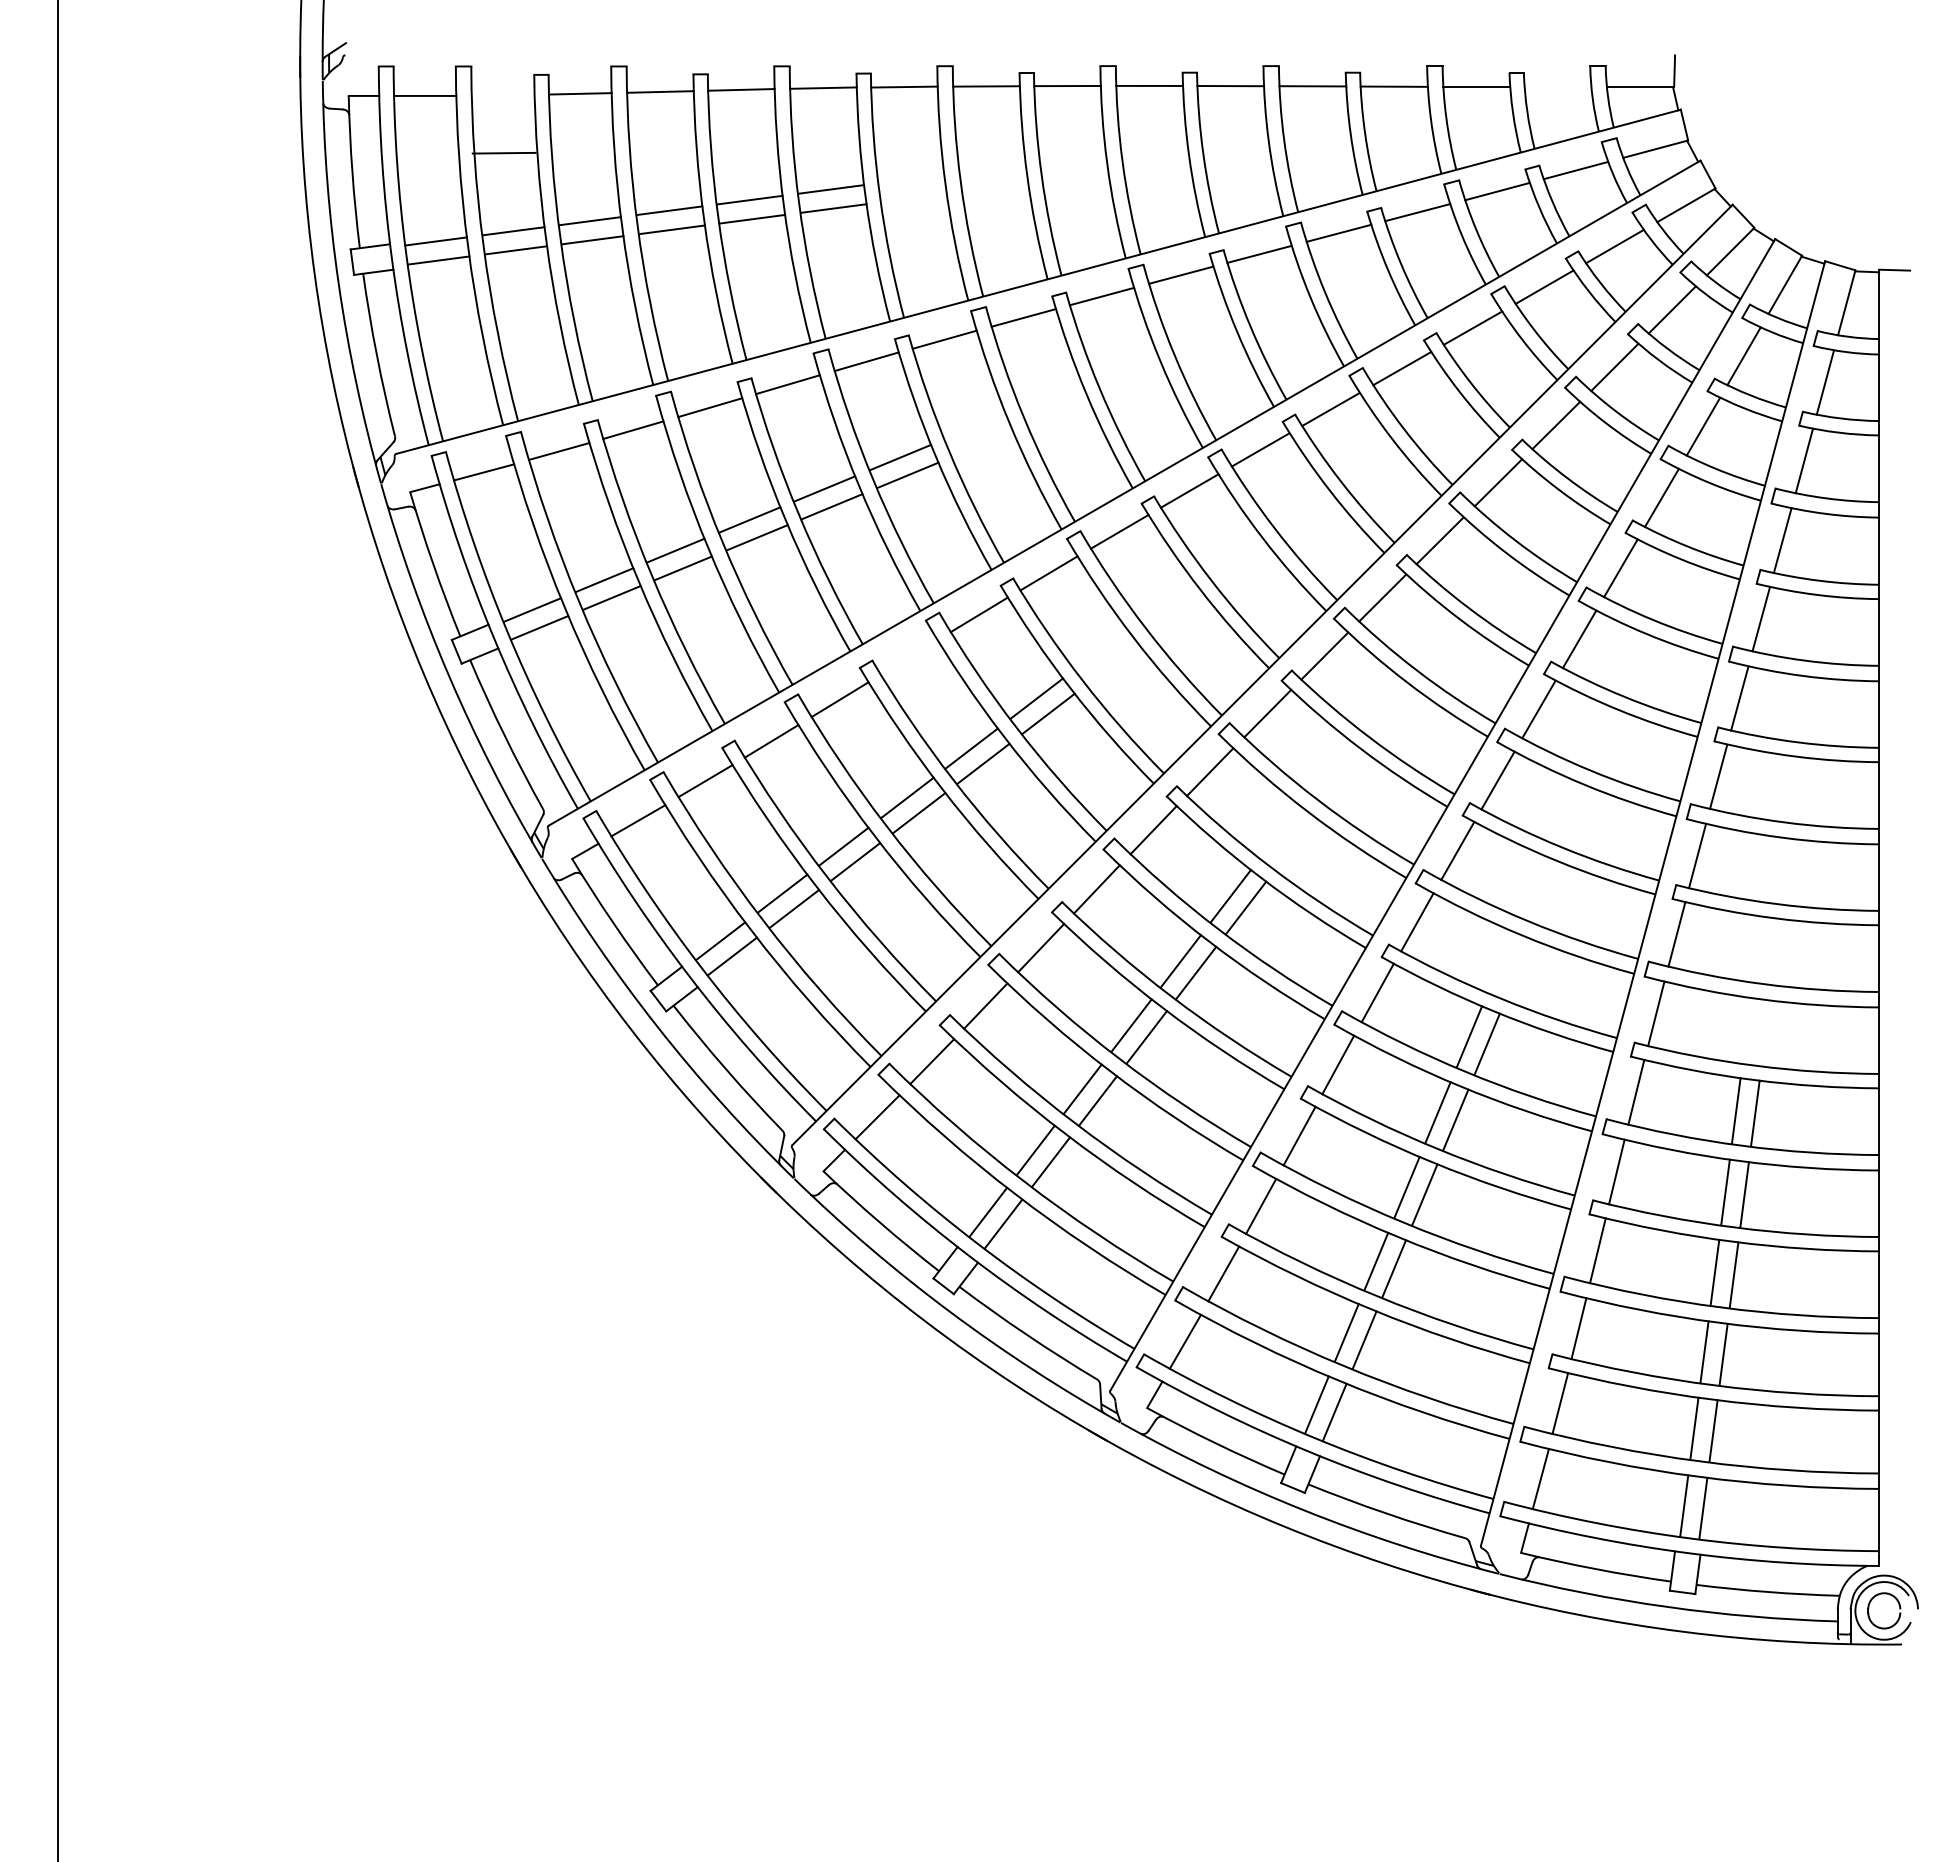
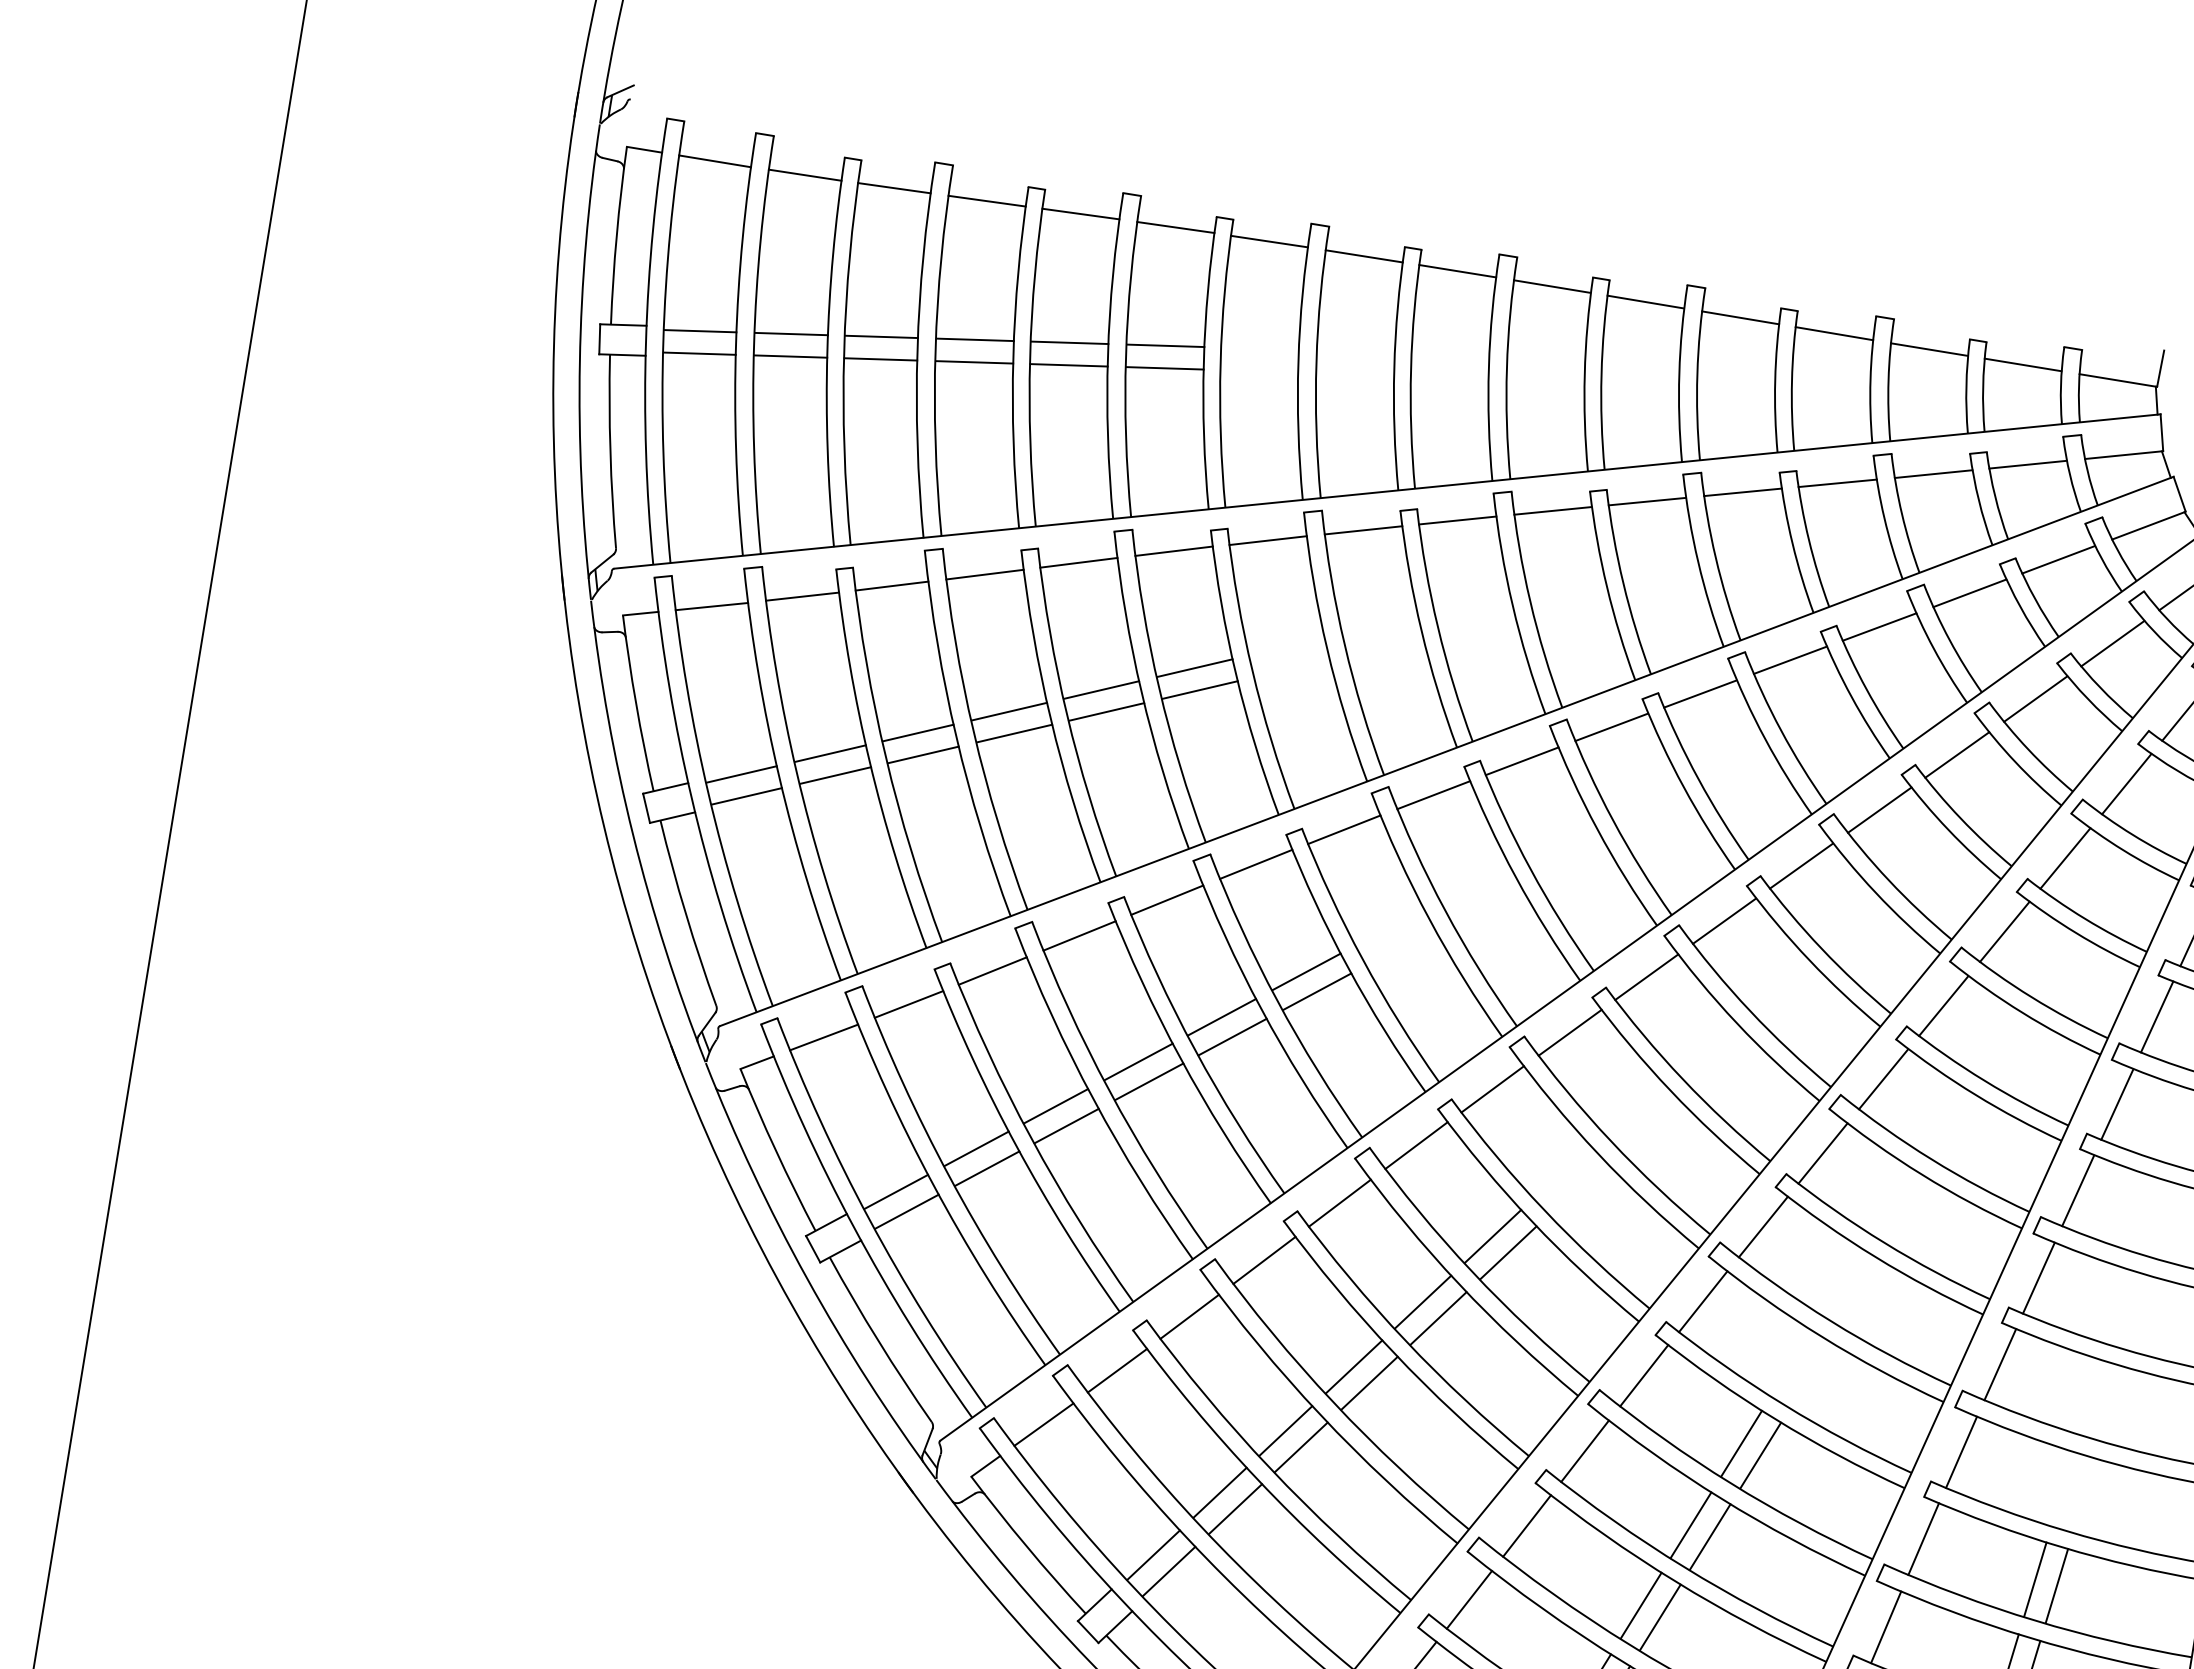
line: (1557, 87) -> (2022, 365), added
line: (503, 152) -> (804, 174), moved
line: (908, 657) -> (1166, 900), added

